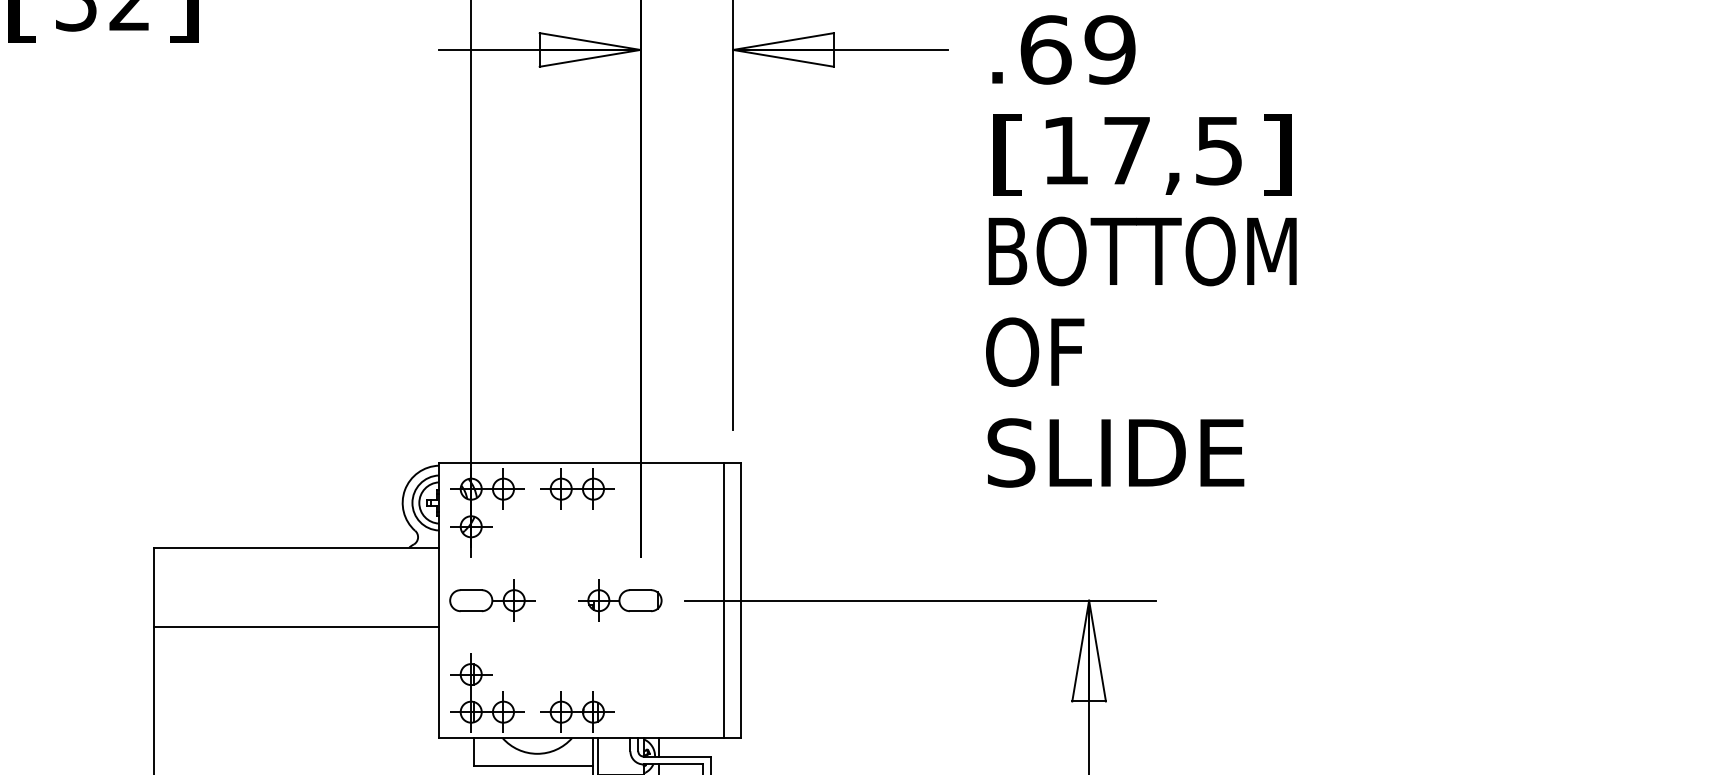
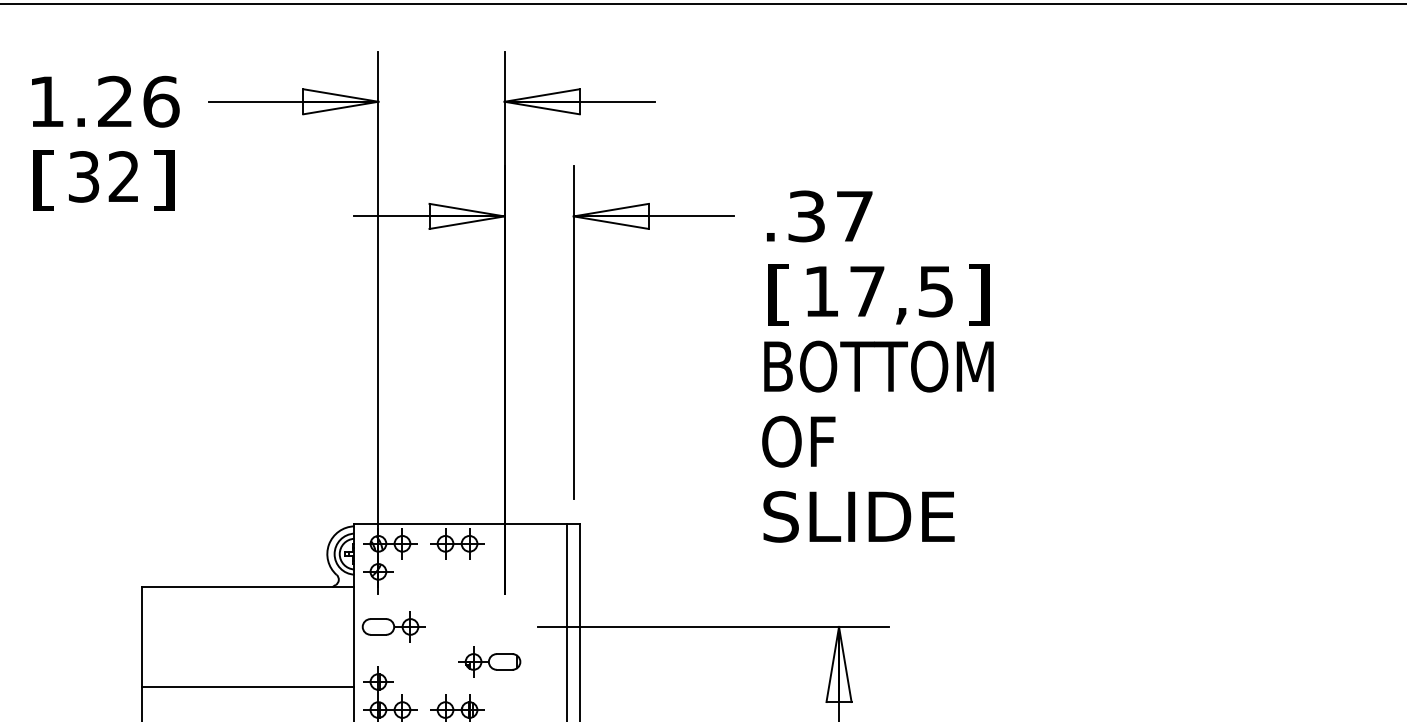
text: (1077, 50) -> (830, 216), .69 -> .37
part: (620, 600) -> (489, 661), moved
line: (295, 626) -> (247, 687), moved

